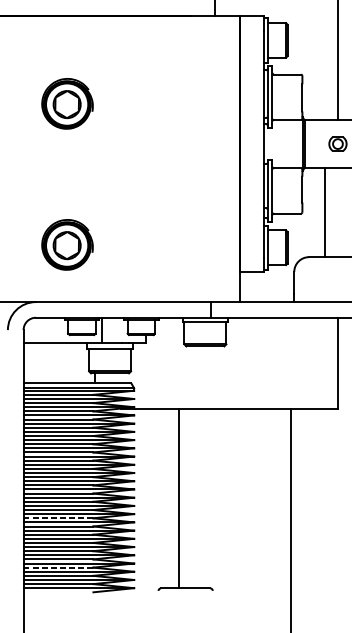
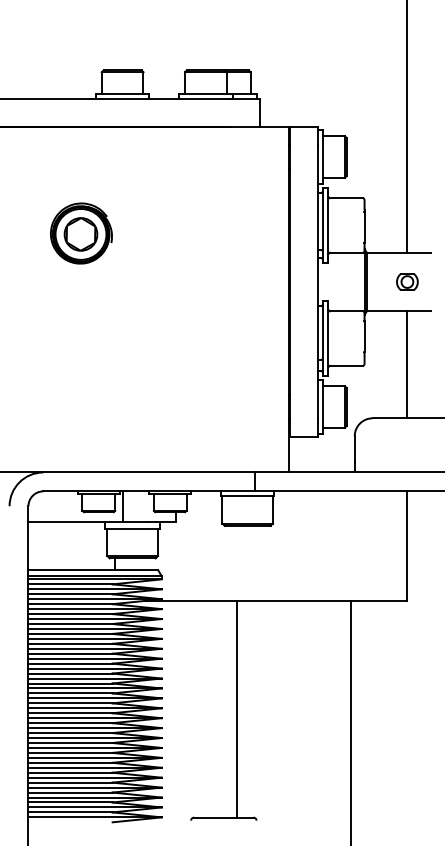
line: (324, 212) -> (407, 364), moved
part: (67, 244) -> (81, 403), removed
line: (179, 497) -> (237, 708), moved
line: (59, 518) -> (71, 733), dashed -> solid
line: (59, 567) -> (71, 792), dashed -> solid

